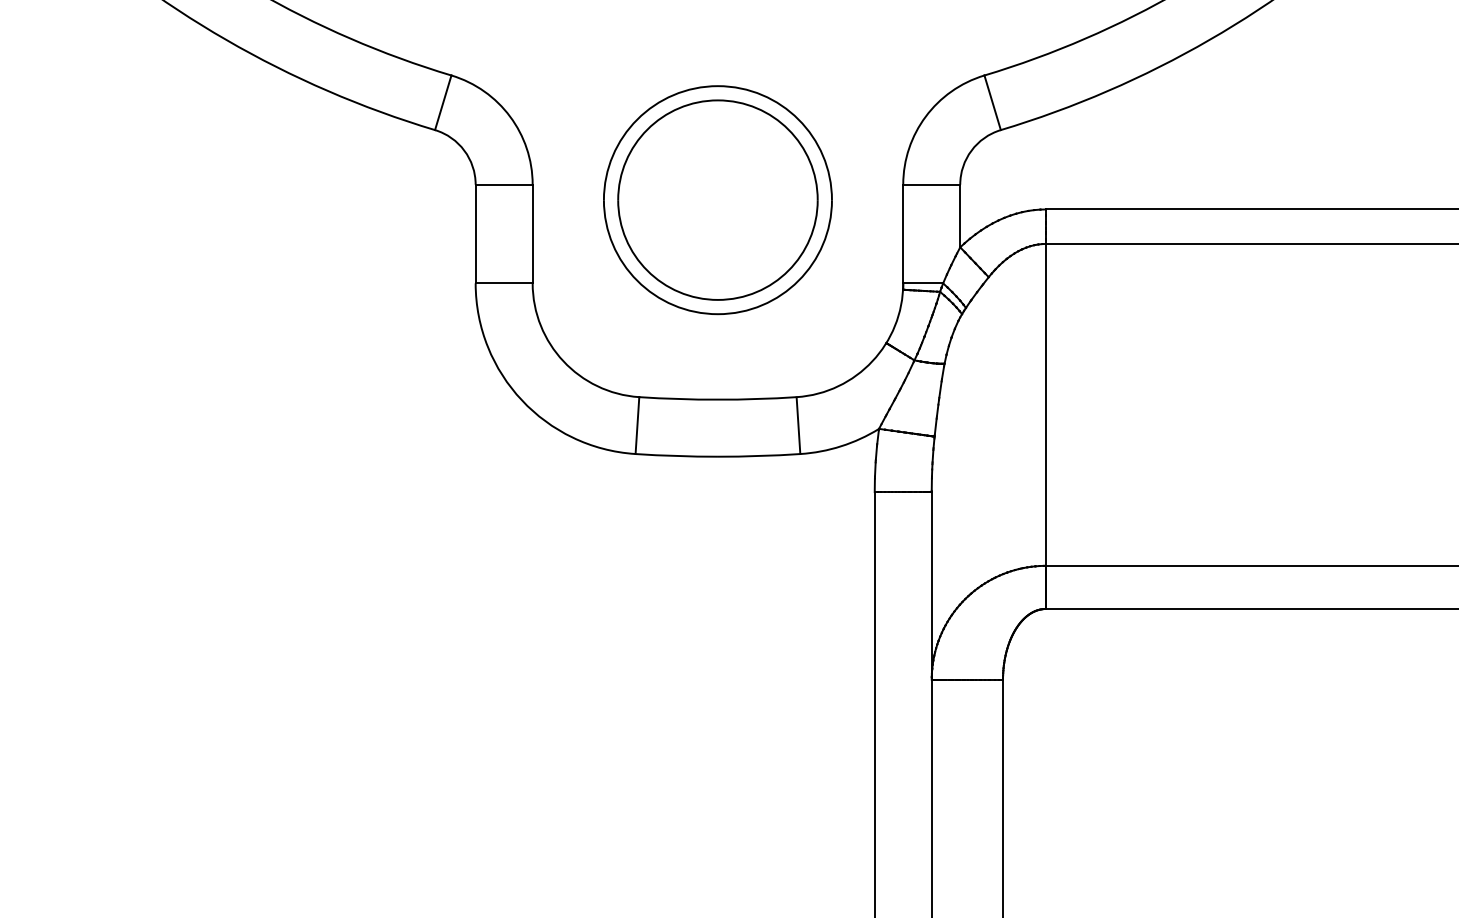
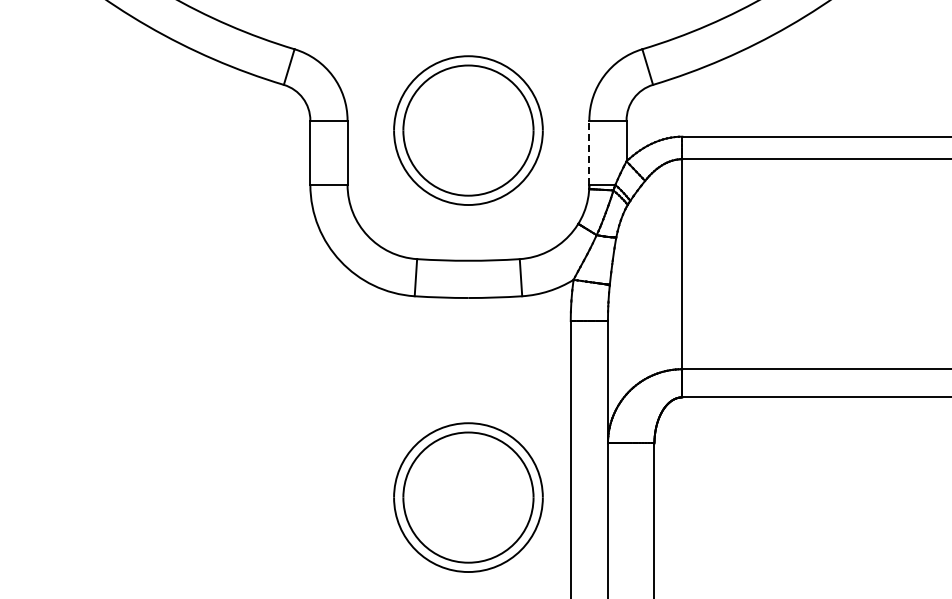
line: (903, 233) -> (589, 152), solid -> dashed
part: (718, 762) -> (468, 497), added

